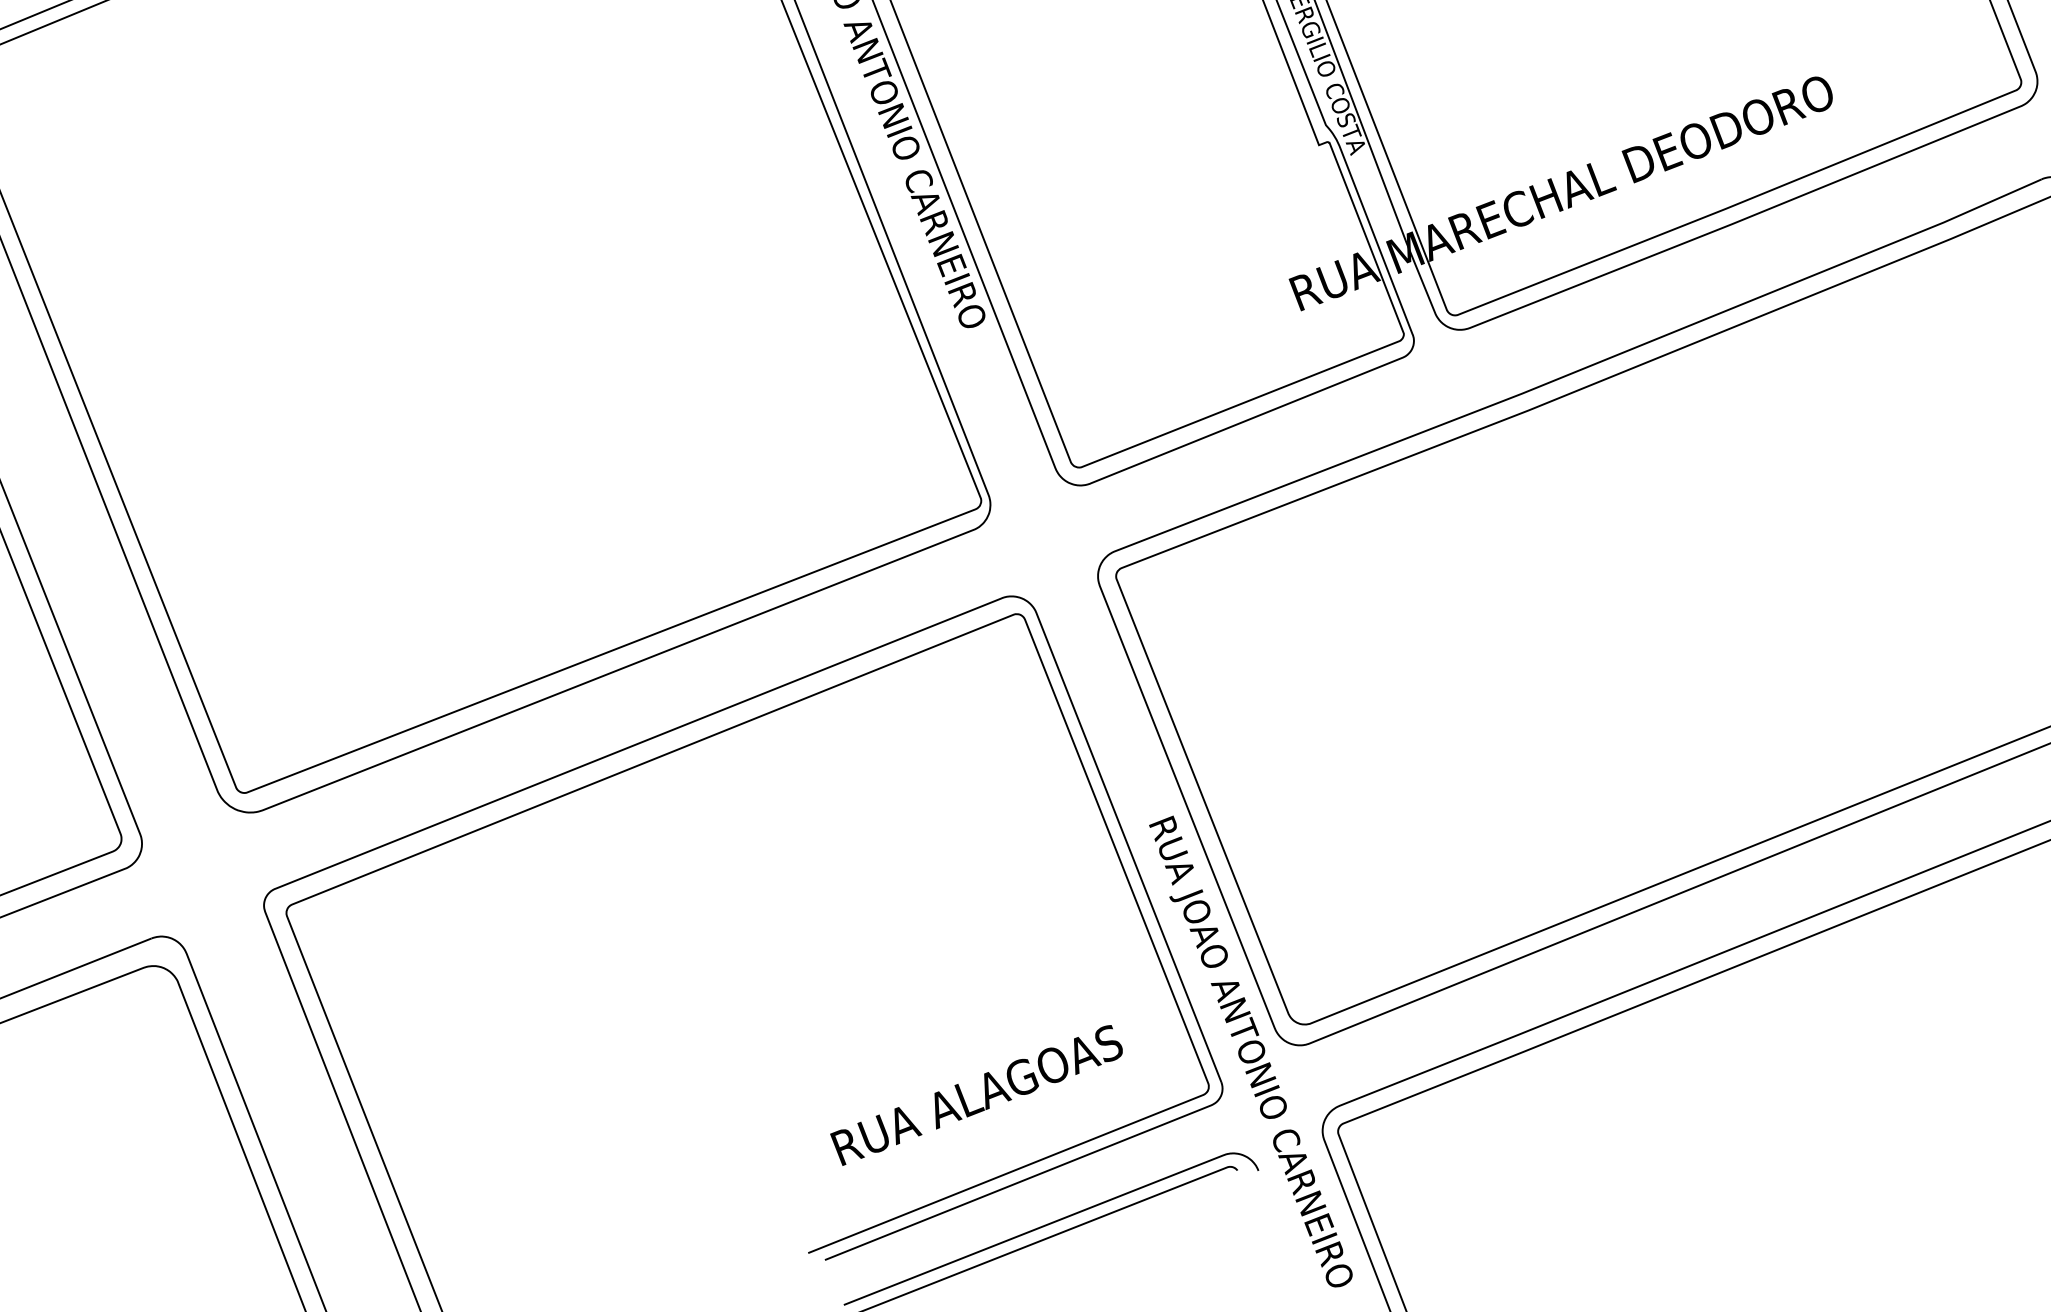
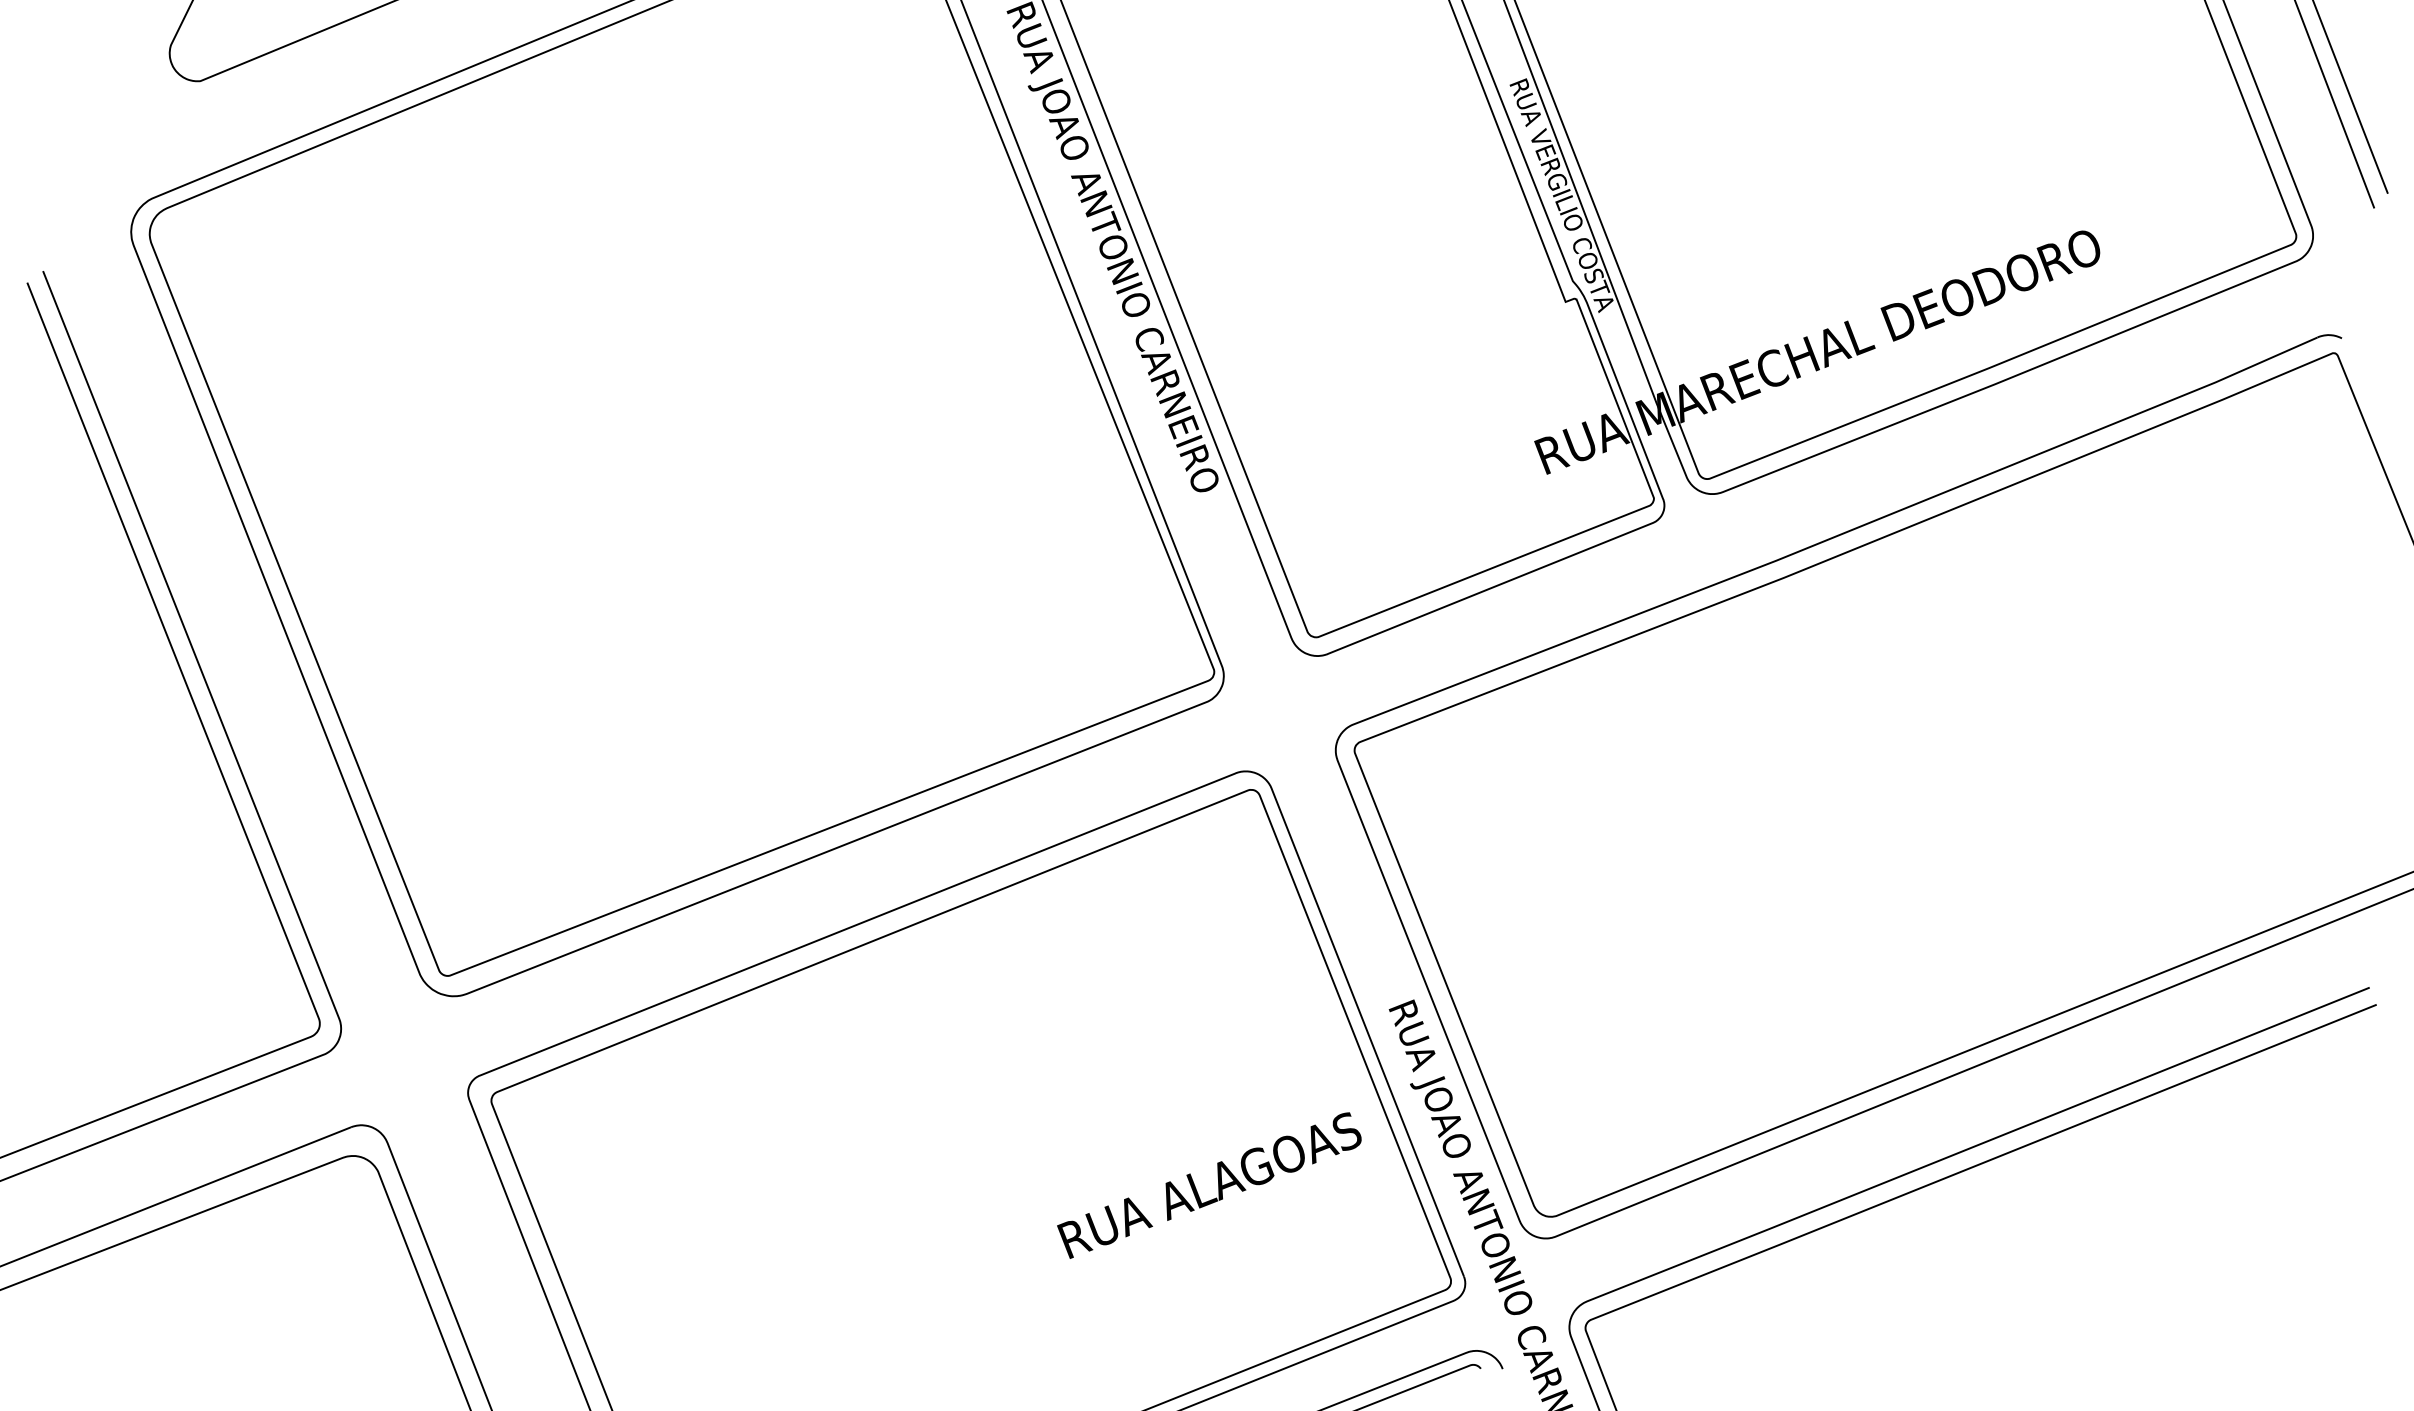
text: (976, 1095) -> (1209, 1185), moved

